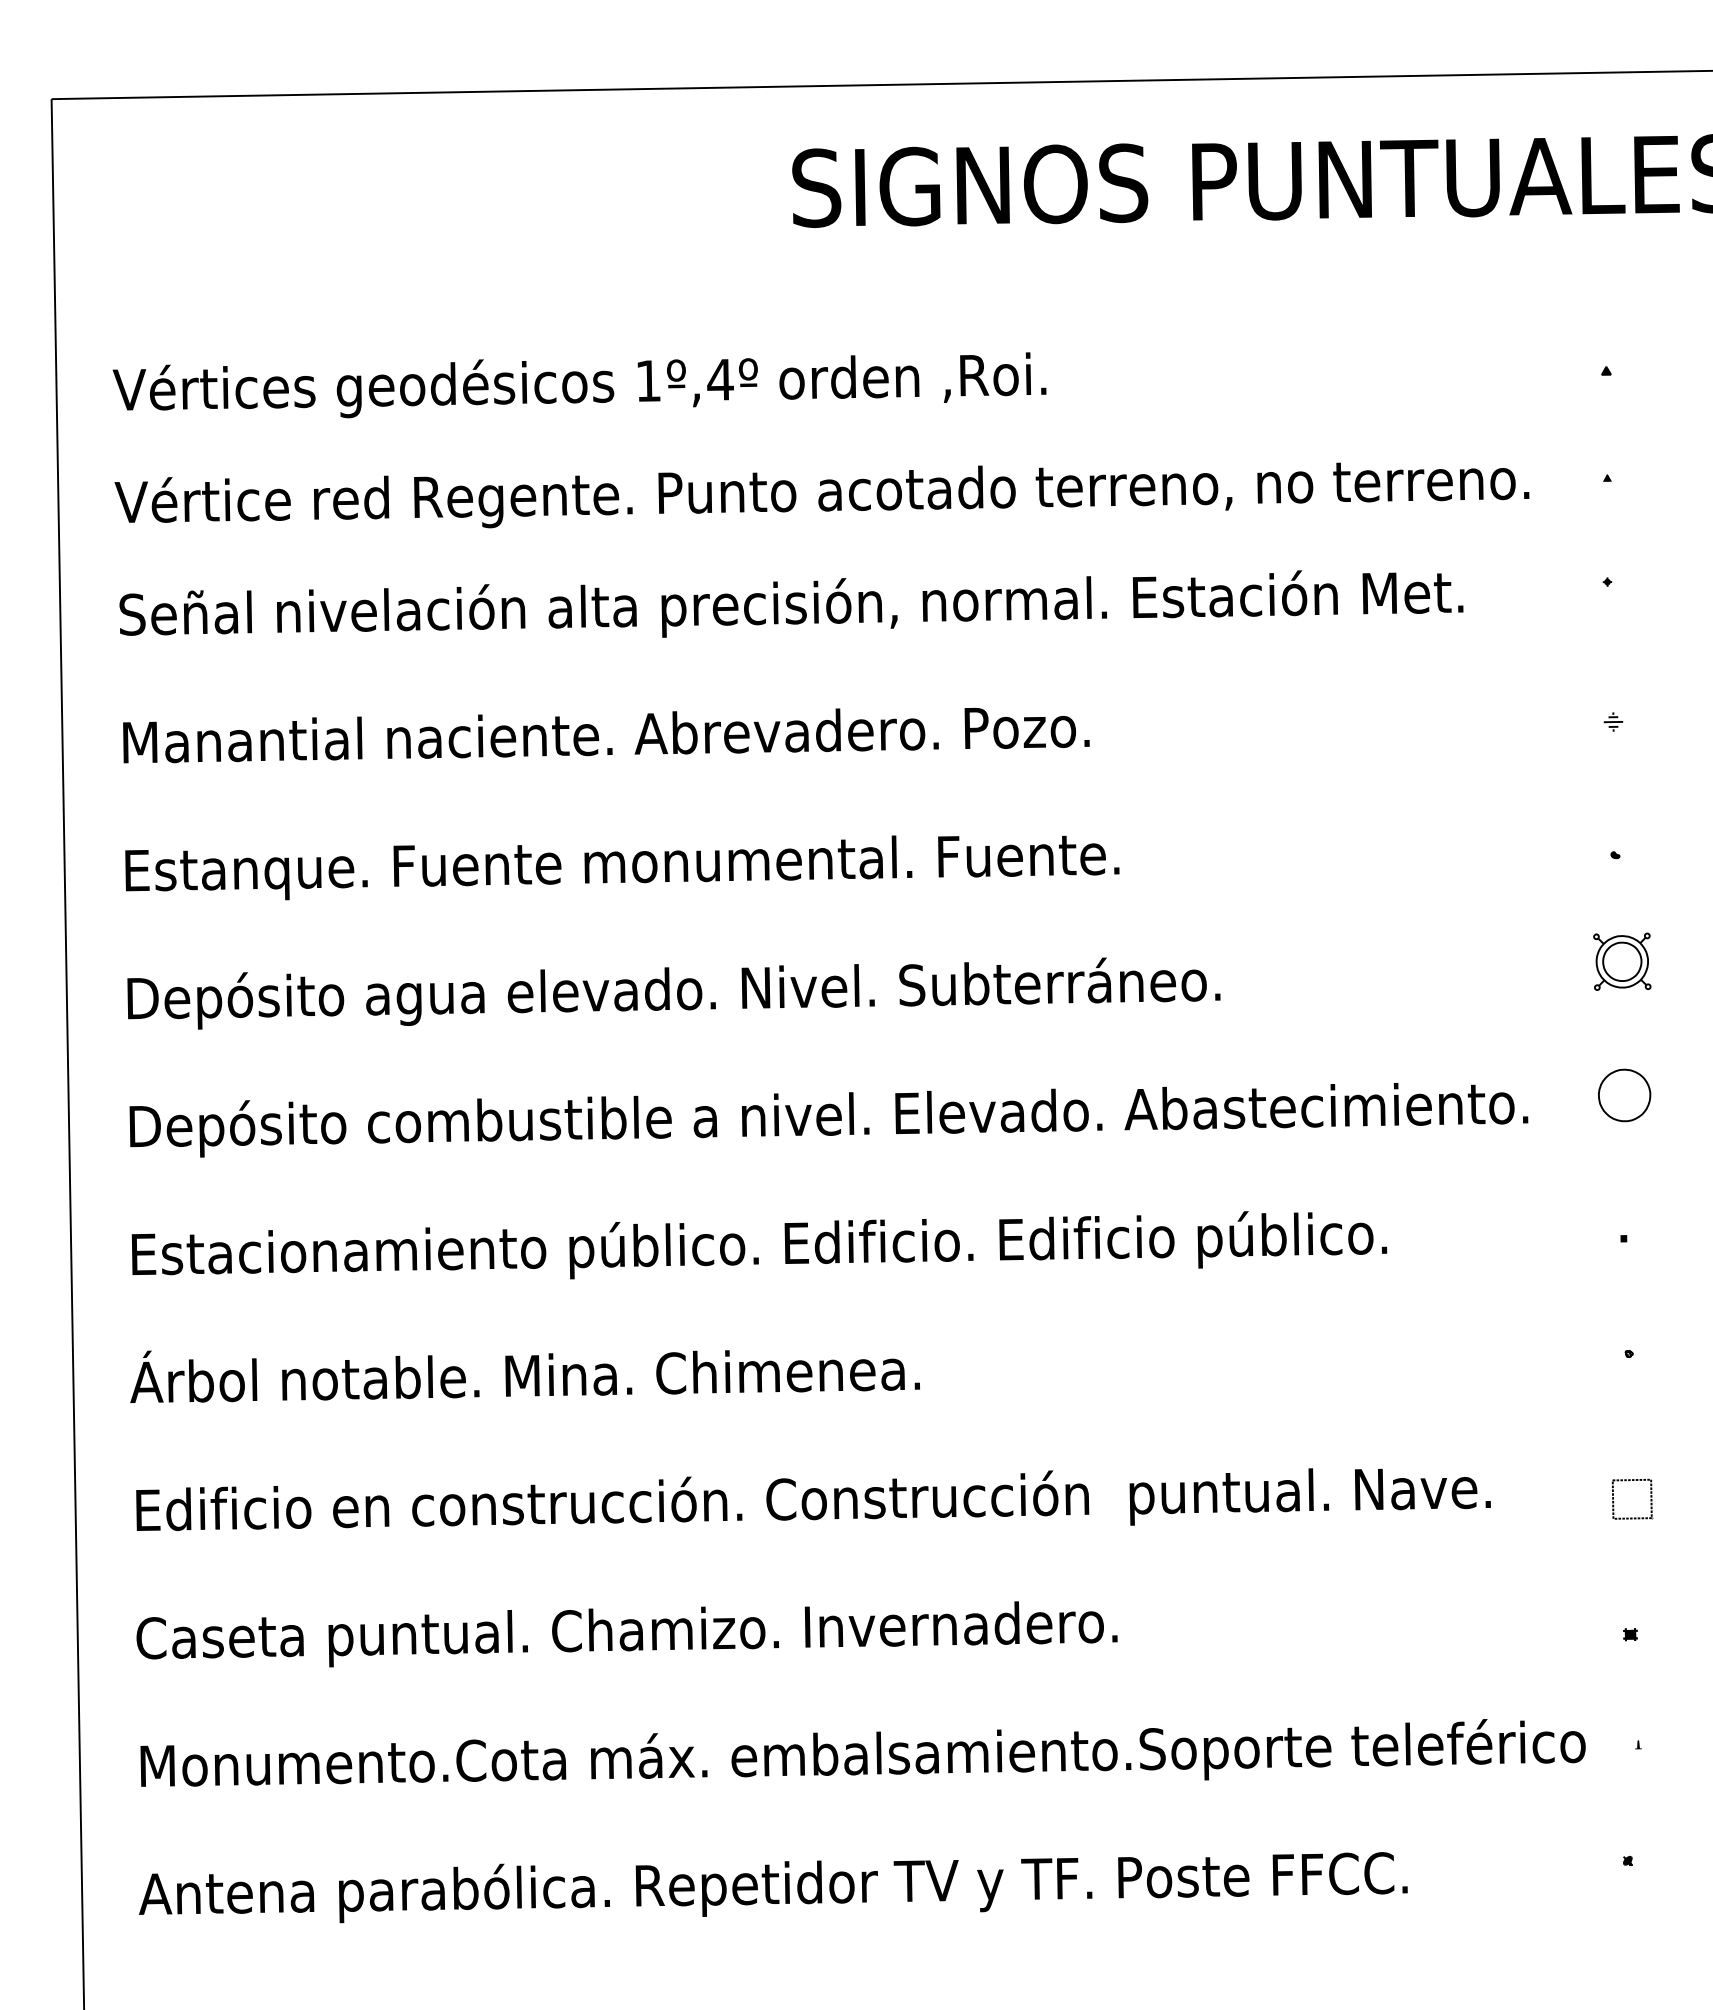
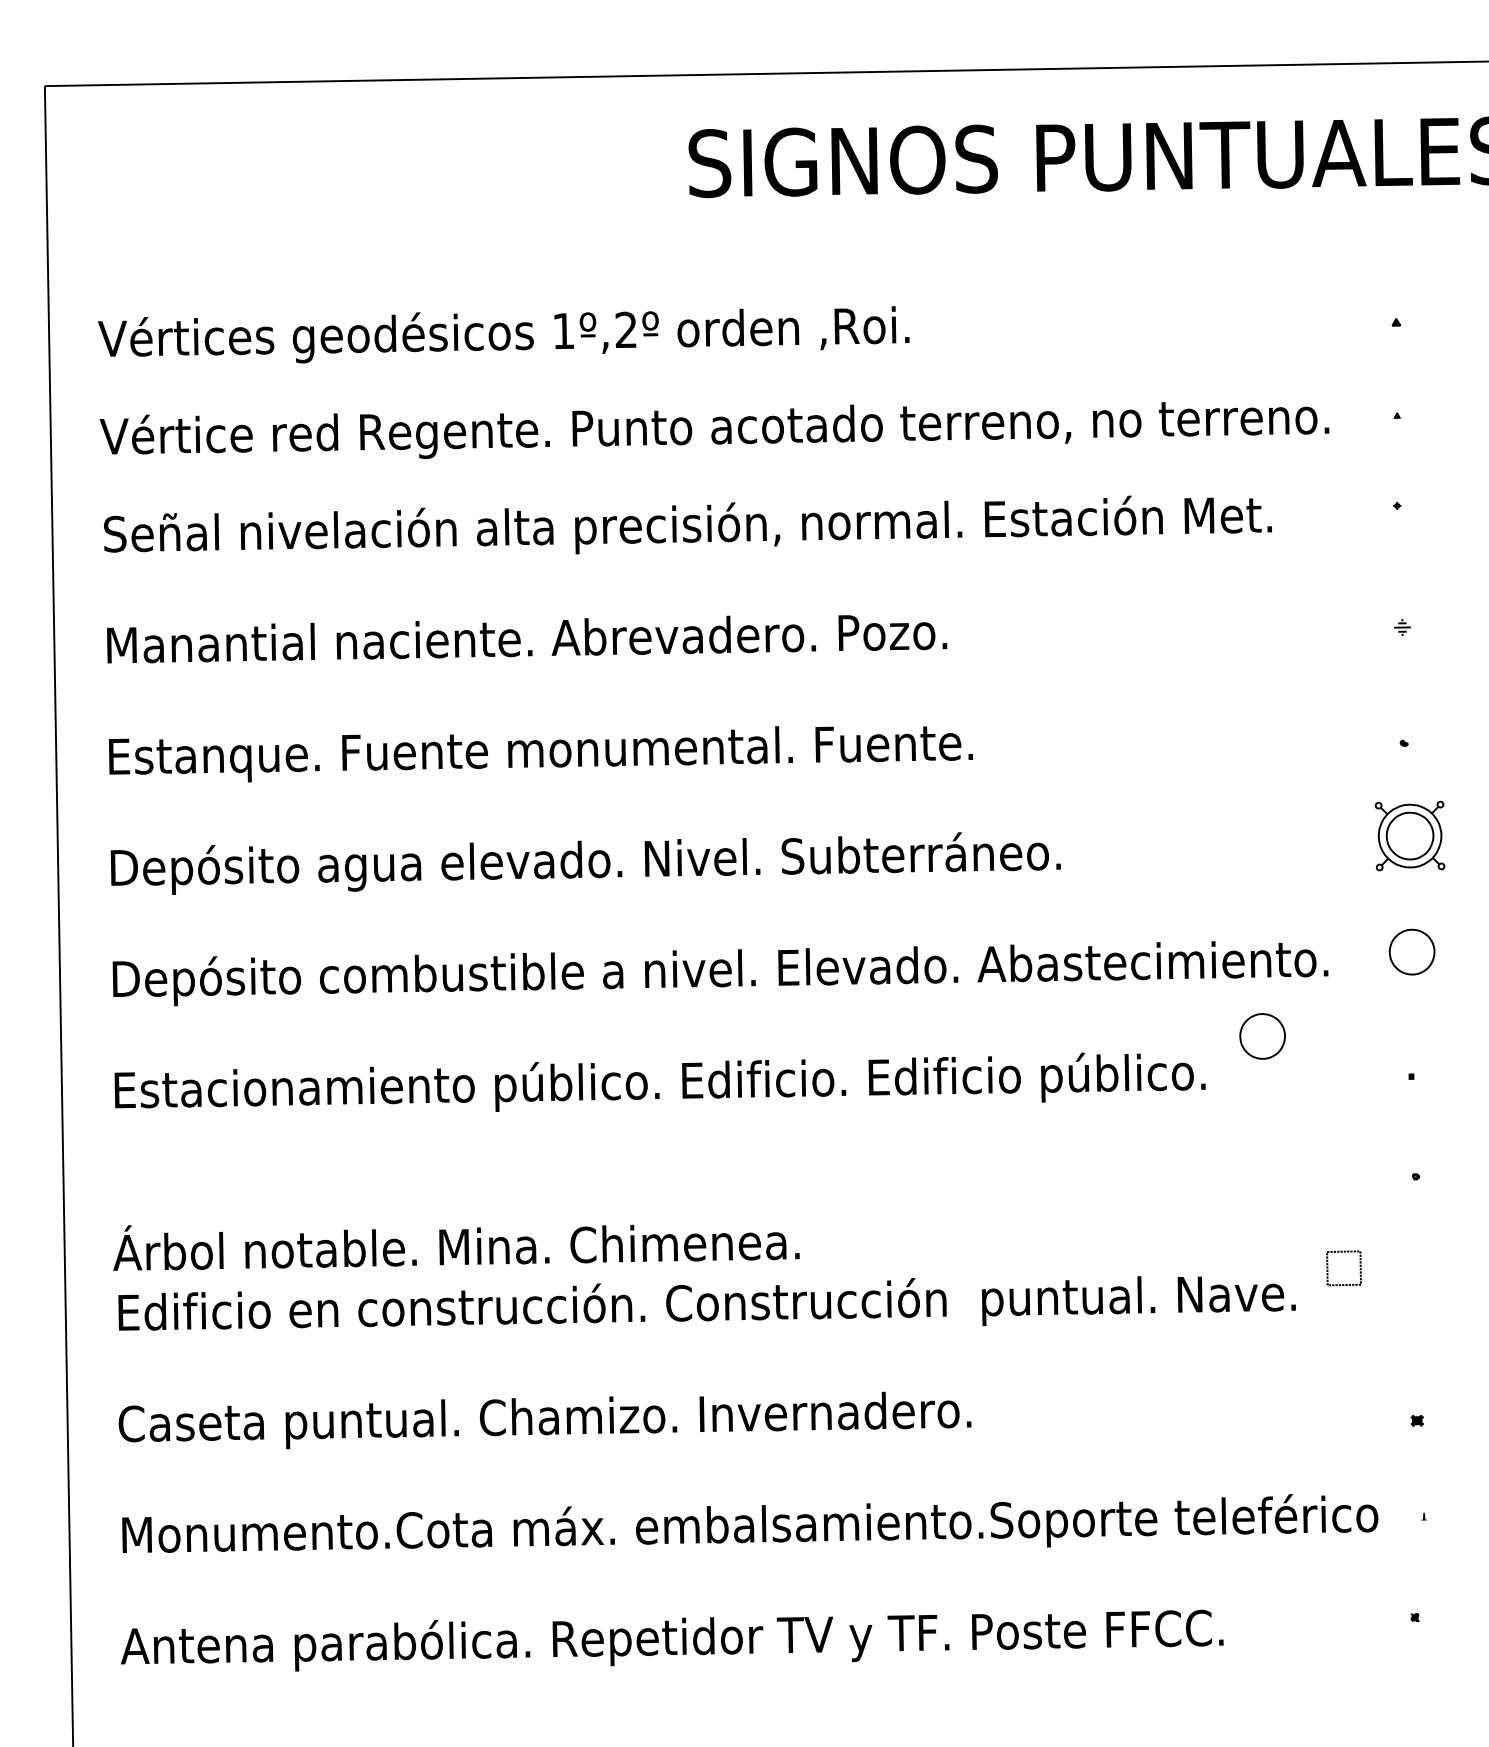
text: (720, 379) -> (626, 329), 1º,4º -> 1º,2º
part: (1622, 961) -> (1410, 835), size x1.4
part: (1452, 1192) -> (1262, 1036), added
text: (524, 1376) -> (455, 1247), moved
part: (1632, 1480) -> (1344, 1252), moved

